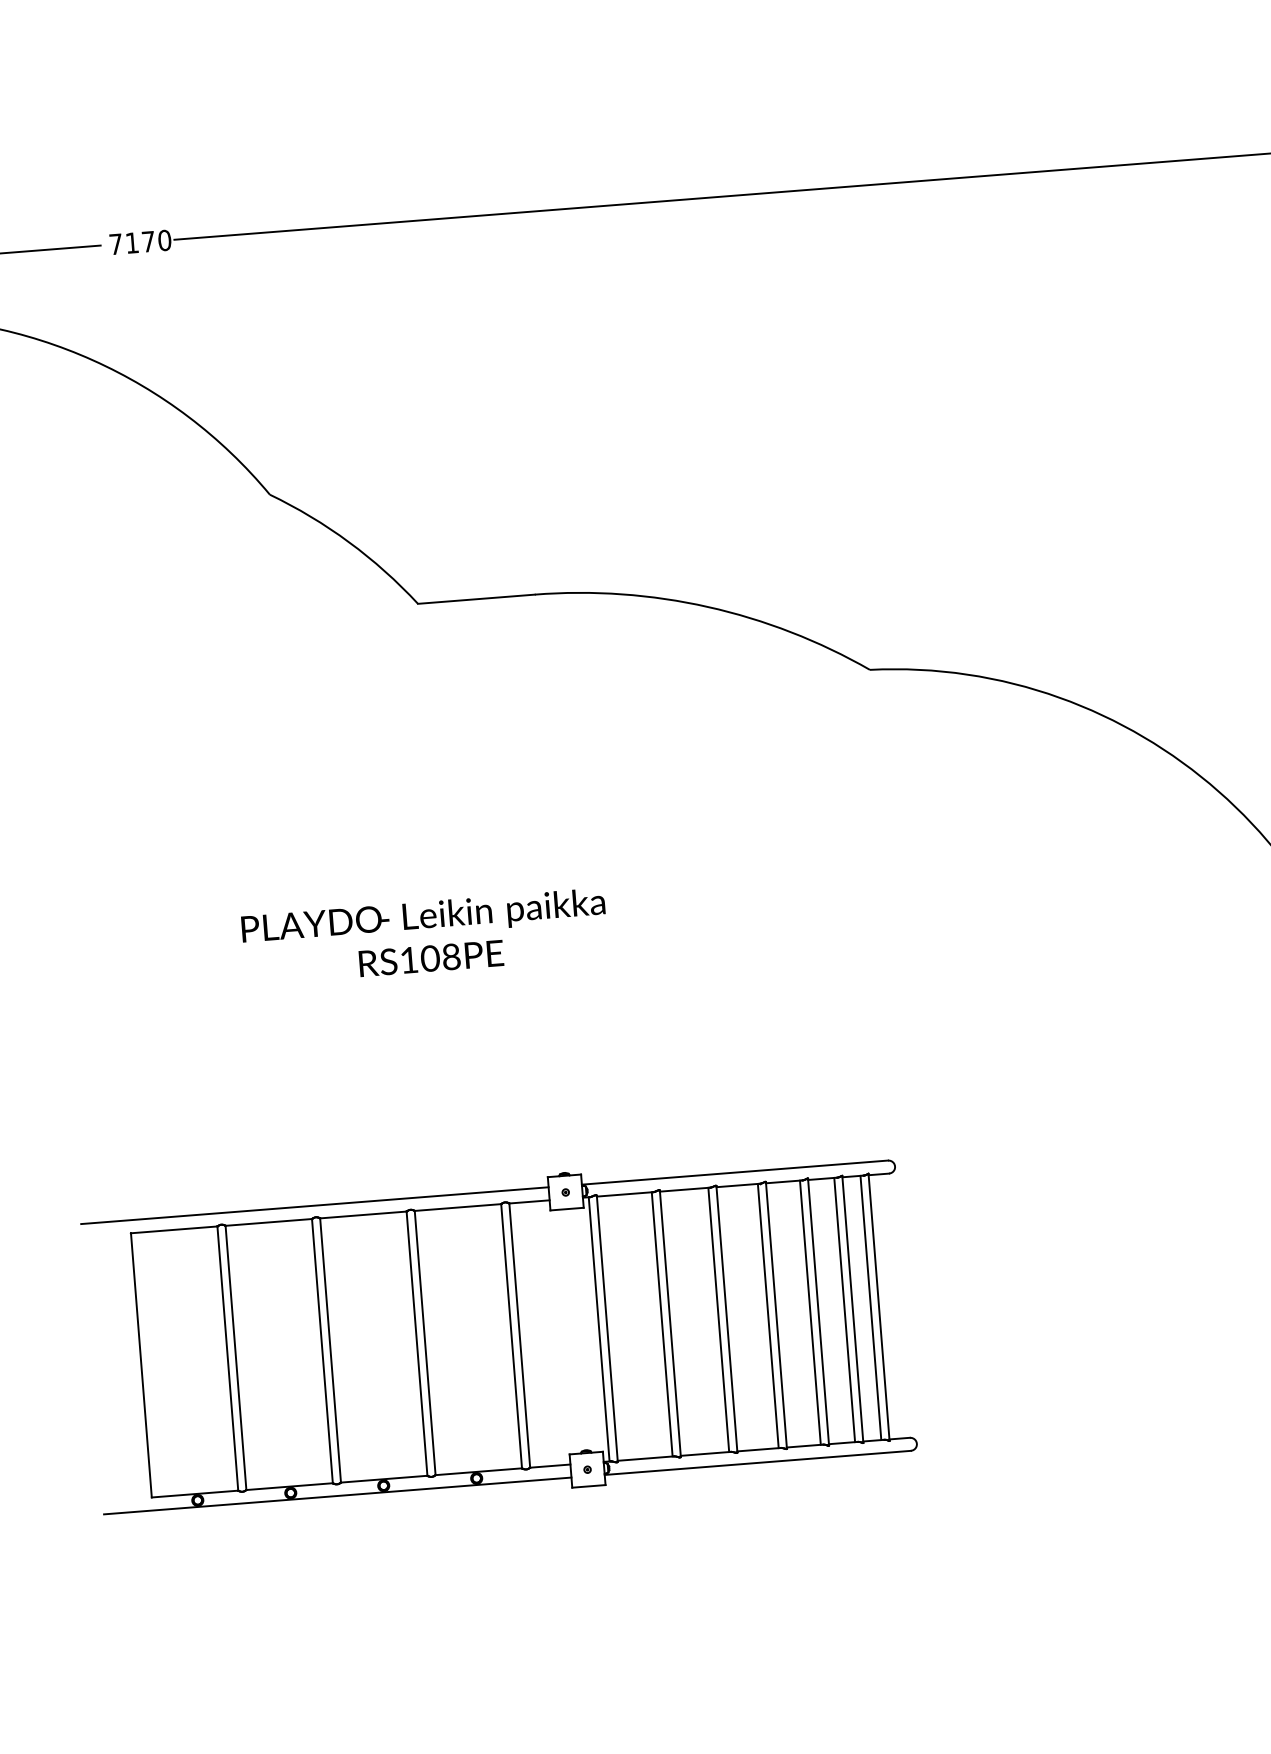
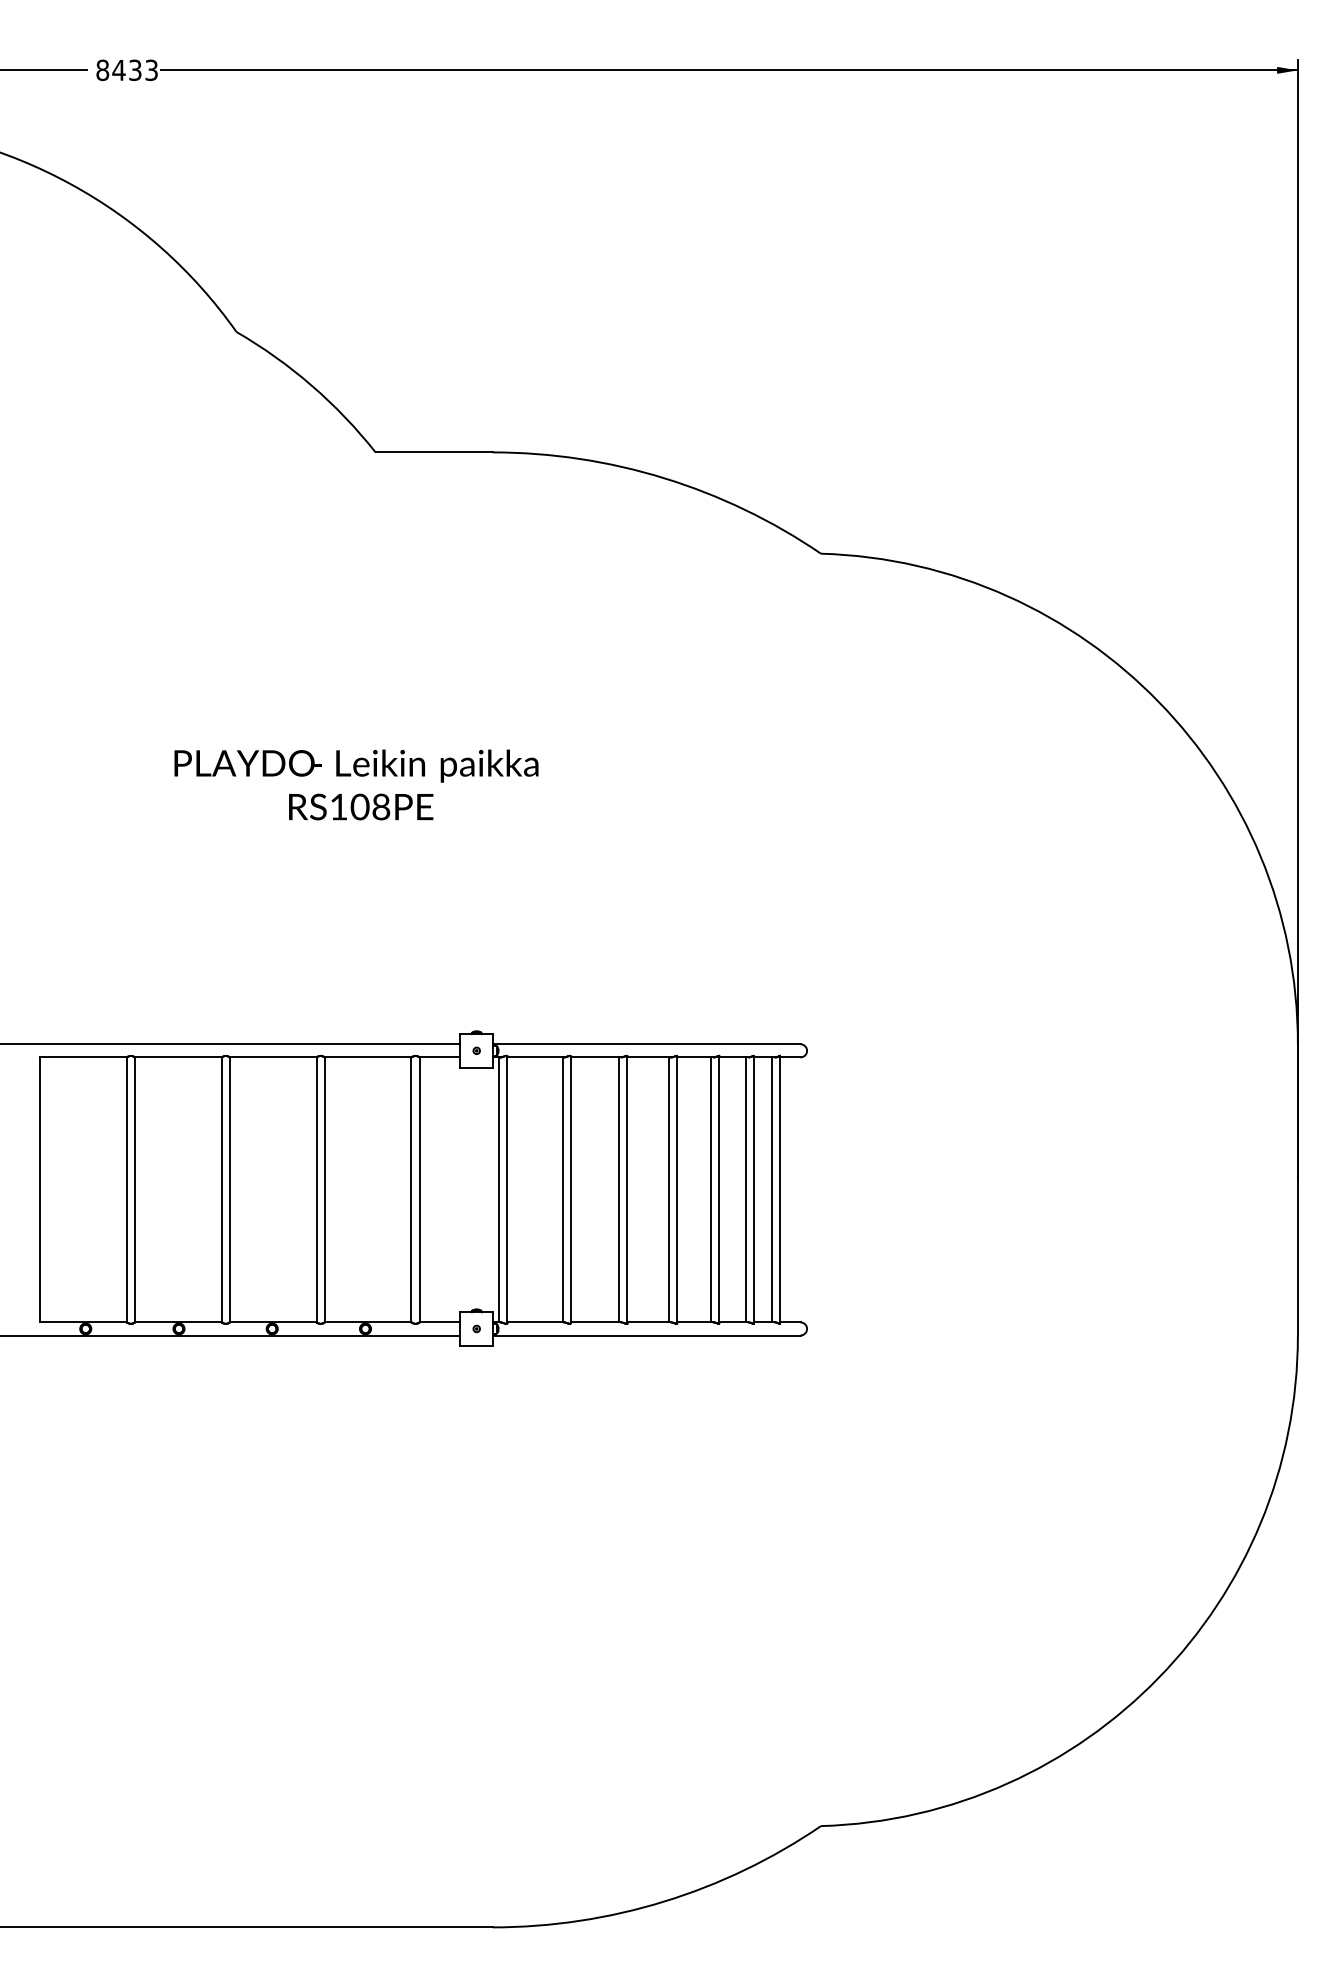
text: (140, 242) -> (127, 70), 7170 -> 8433

